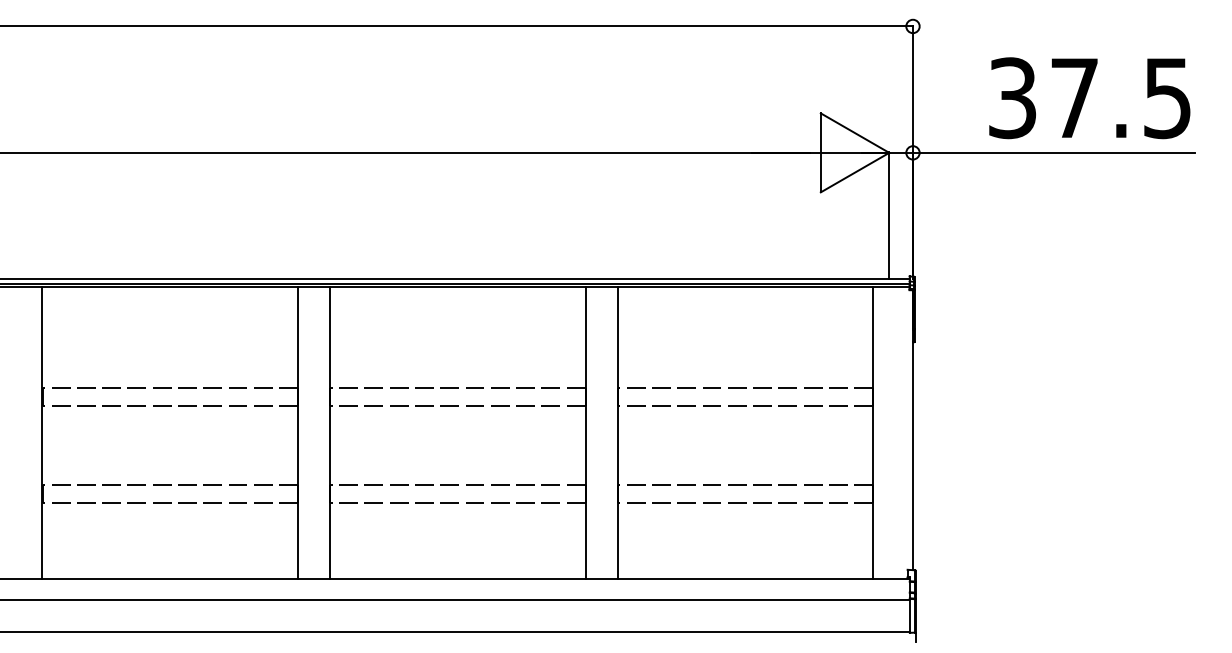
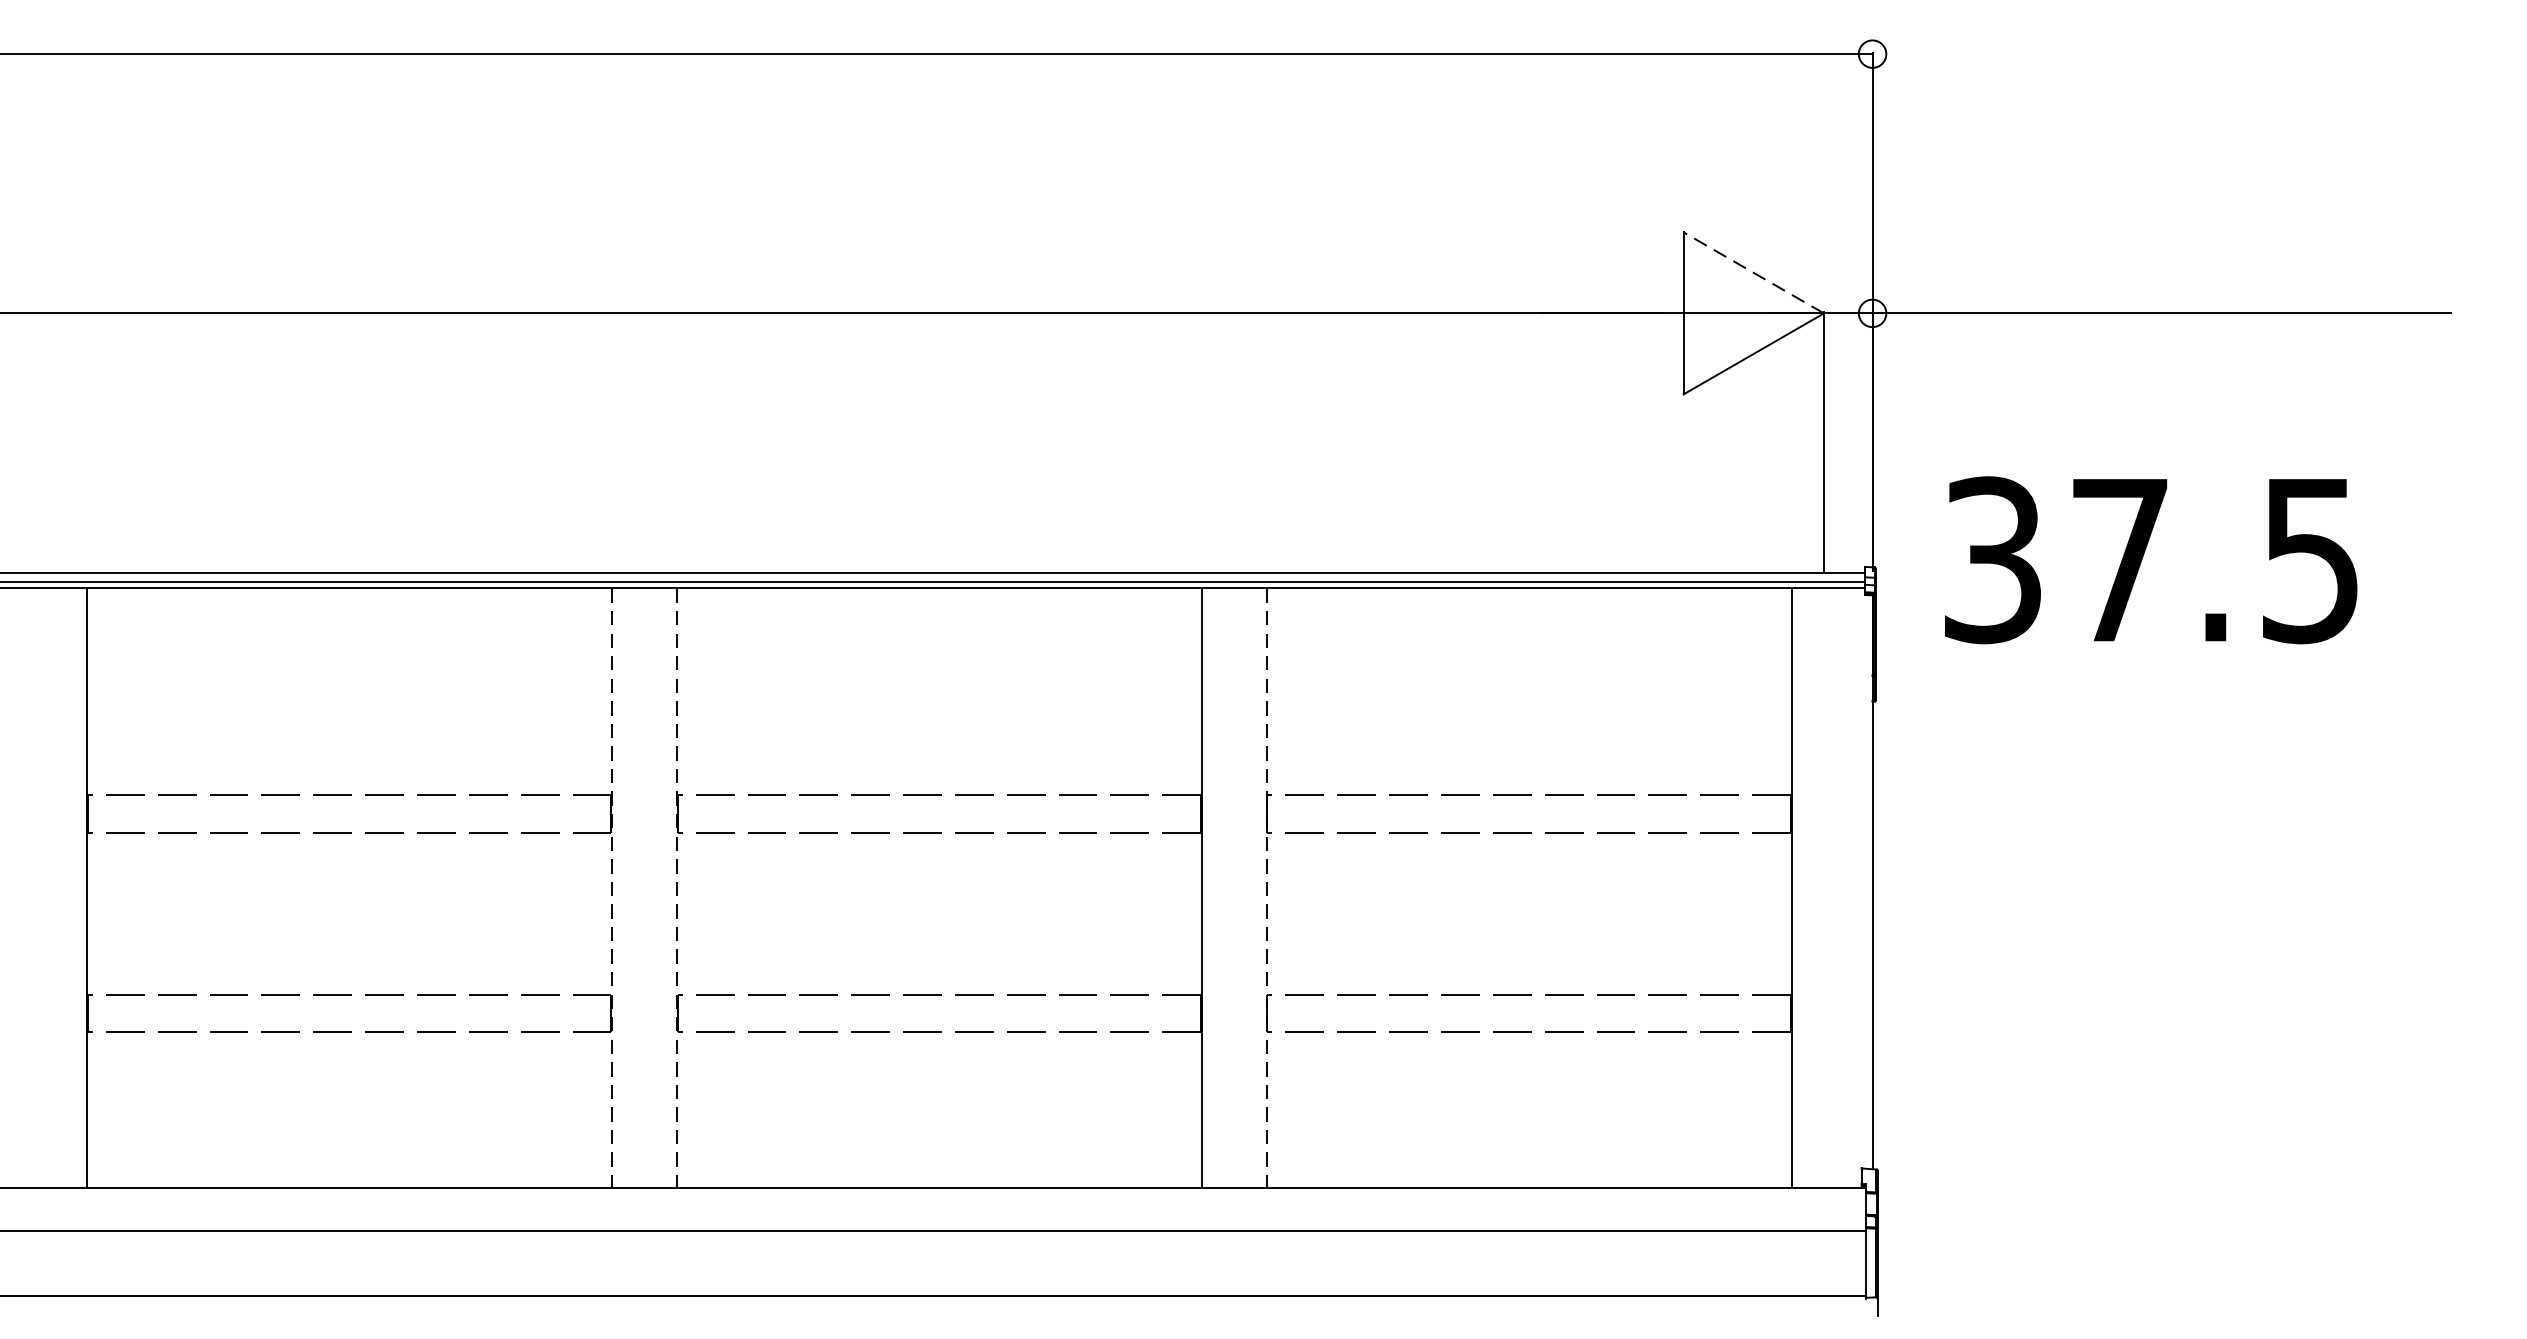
text: (1089, 98) -> (2150, 560), moved
line: (855, 133) -> (1754, 273), solid -> dashed
line: (298, 433) -> (612, 888), solid -> dashed
line: (329, 433) -> (675, 888), solid -> dashed
line: (617, 433) -> (1266, 888), solid -> dashed

